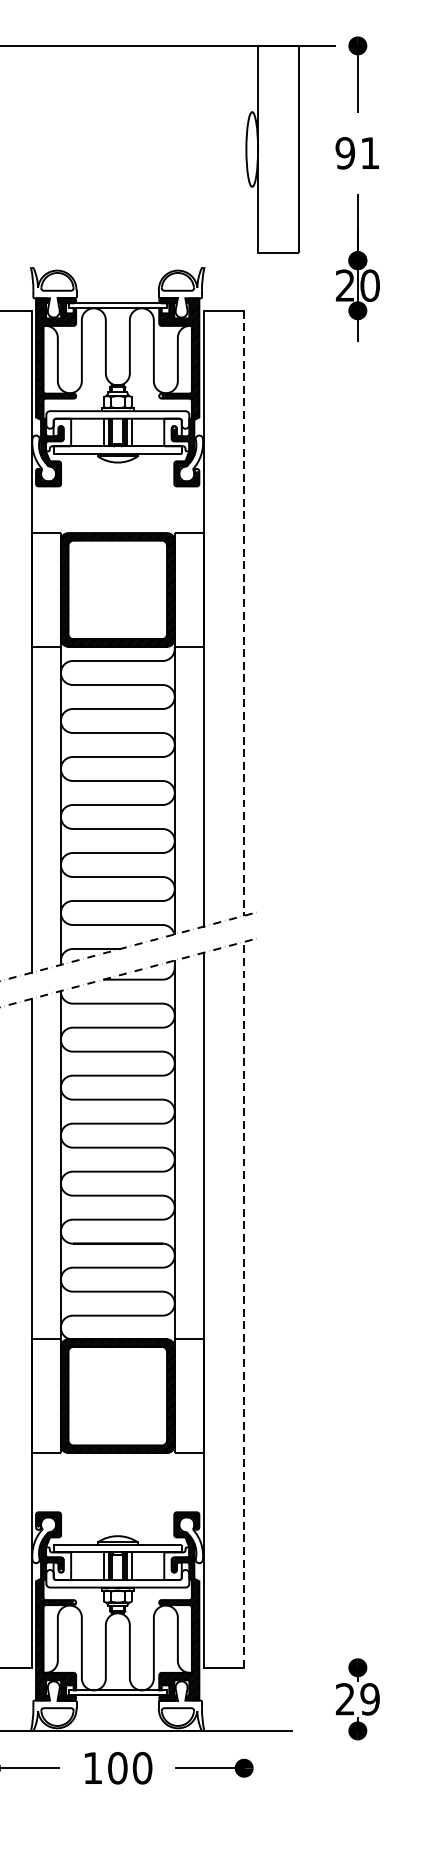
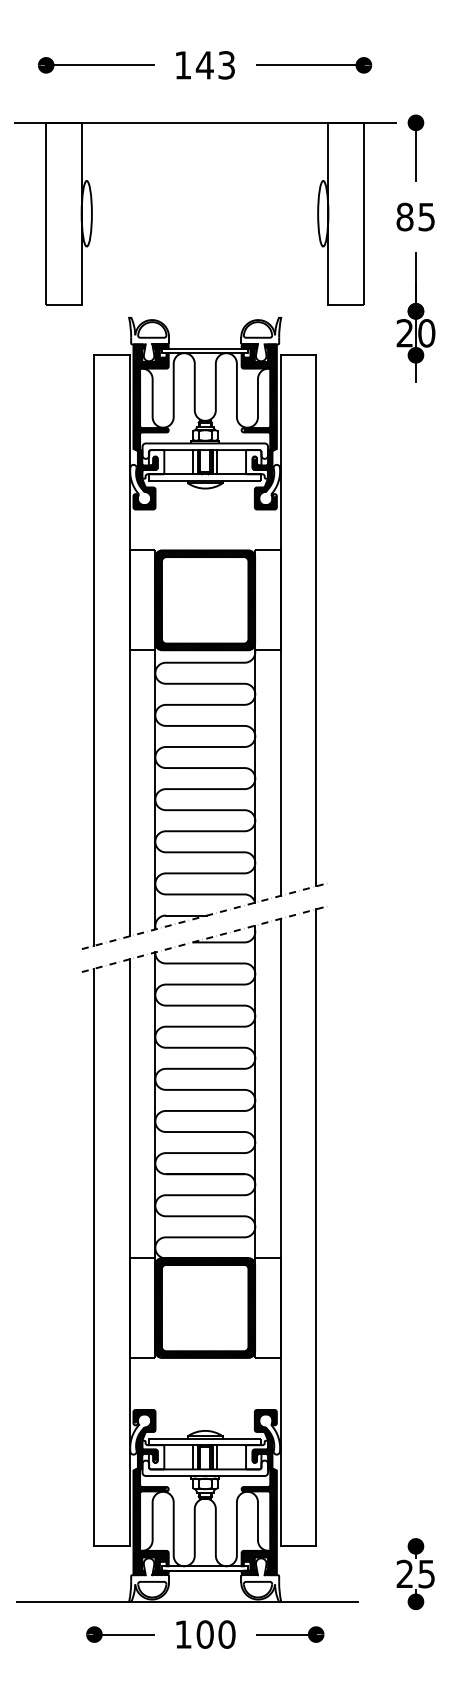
text: (357, 152) -> (415, 216), 91 -> 85
line: (244, 612) -> (316, 620), dashed -> solid
line: (244, 1304) -> (316, 1227), dashed -> solid
text: (369, 1698) -> (426, 1573), 29 -> 25

